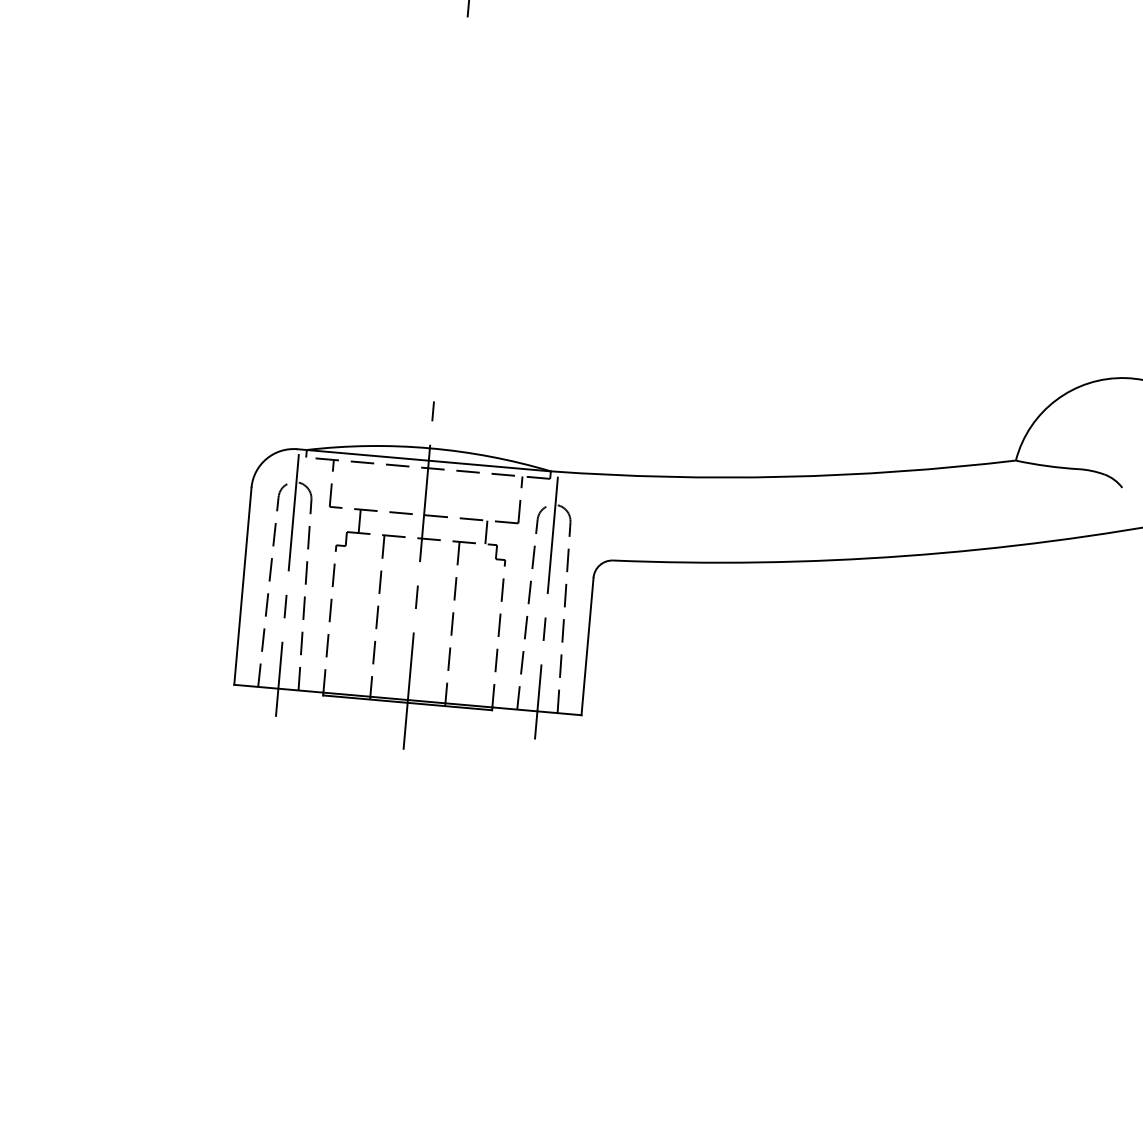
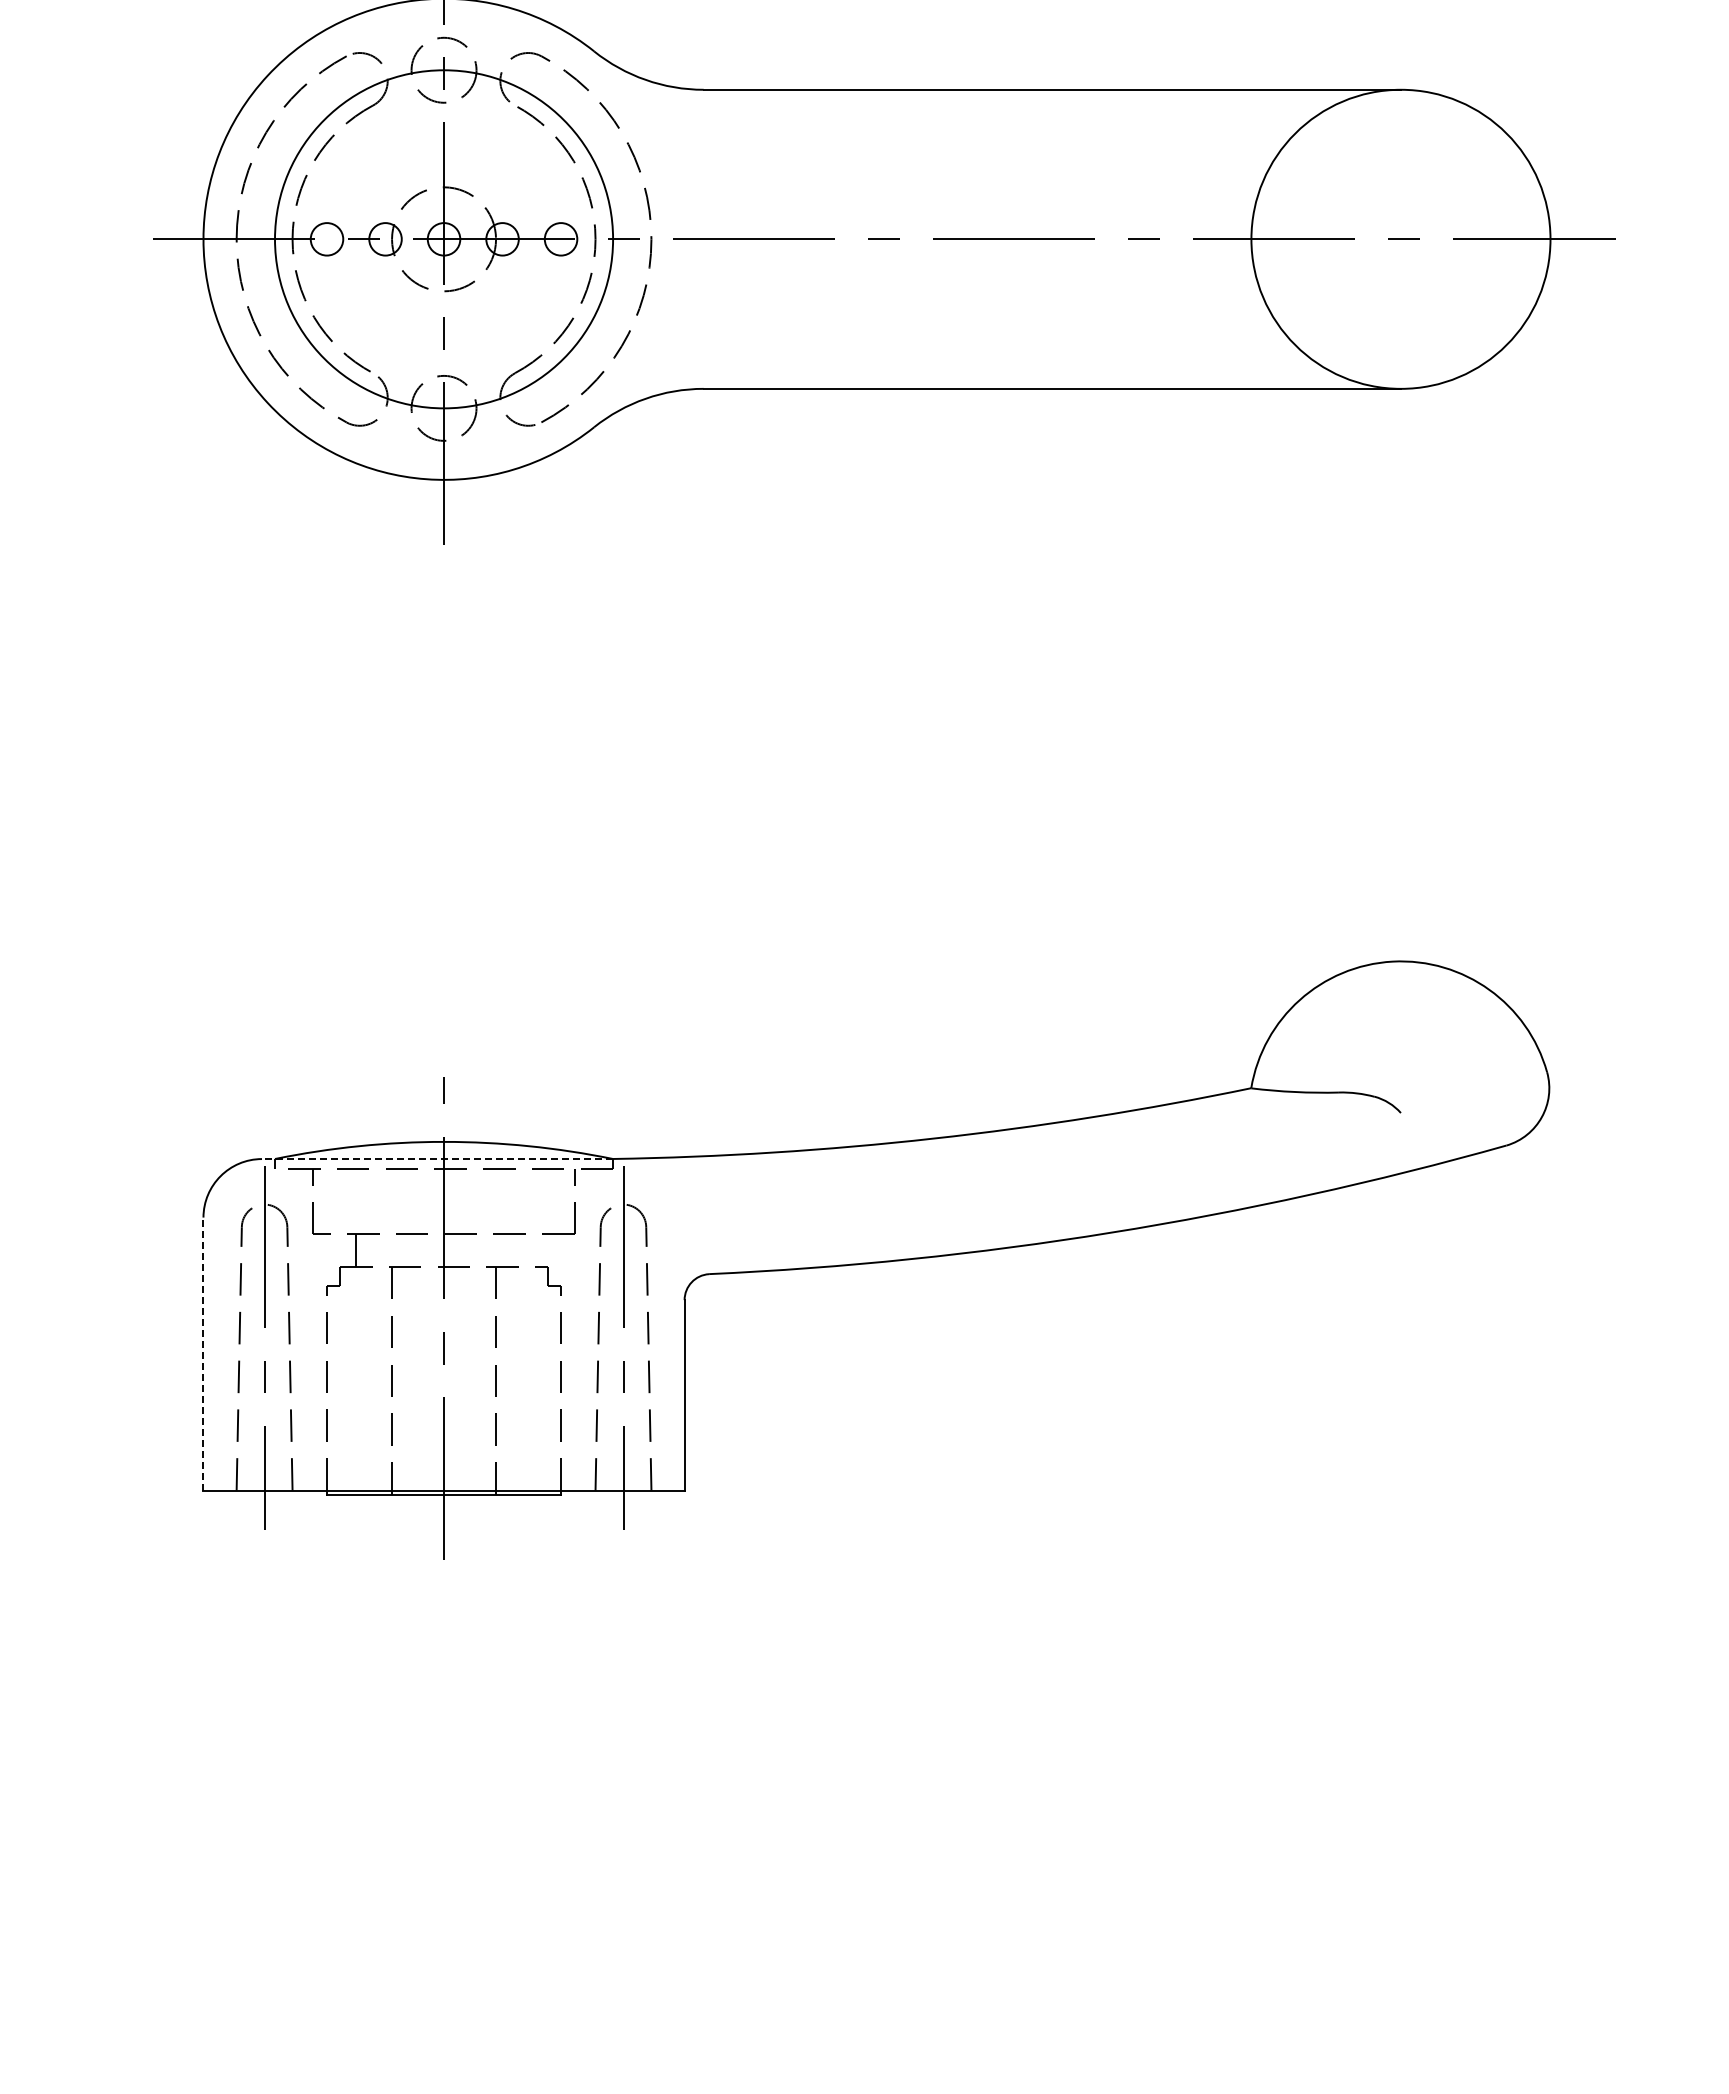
line: (424, 460) -> (437, 1159), solid -> dashed
line: (486, 532) -> (531, 1250), removed
line: (242, 586) -> (203, 1354), solid -> dashed

